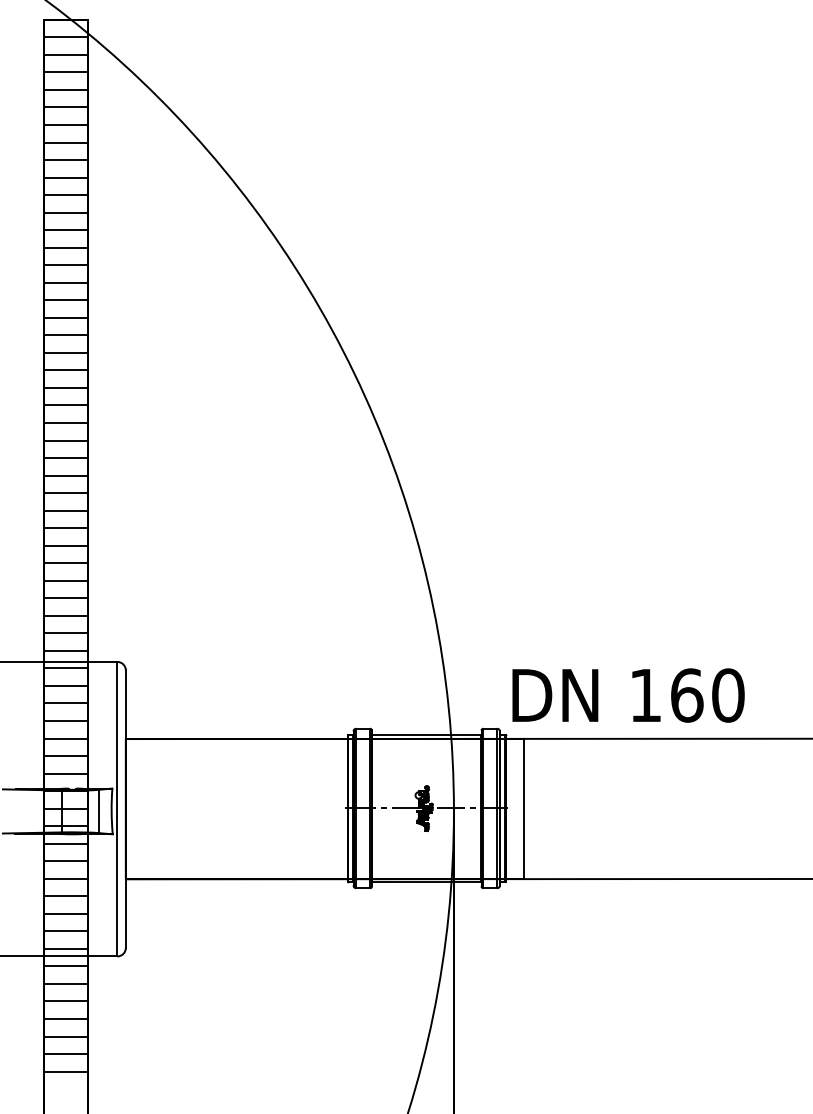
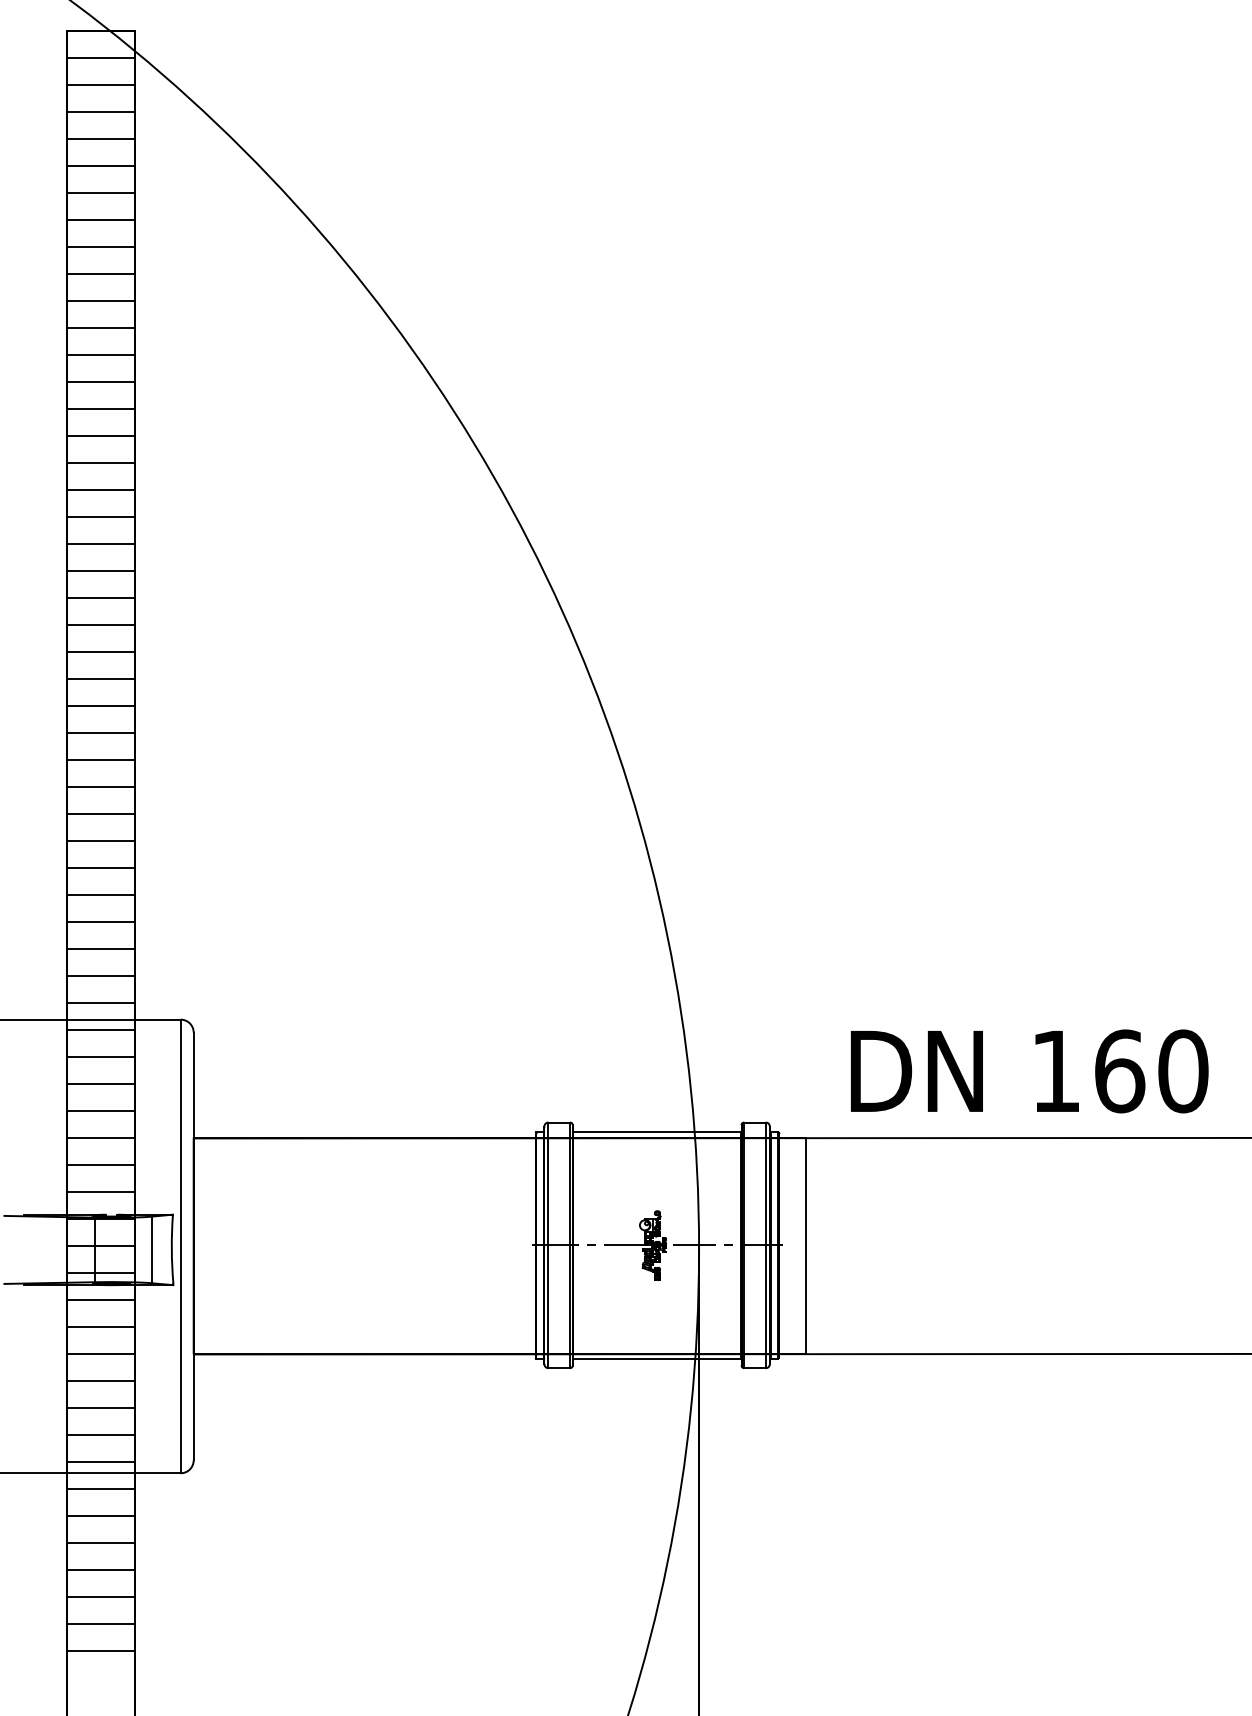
text: (628, 695) -> (1029, 1071), moved

